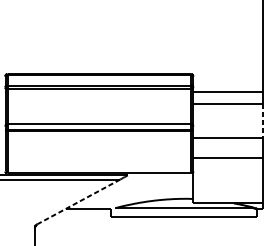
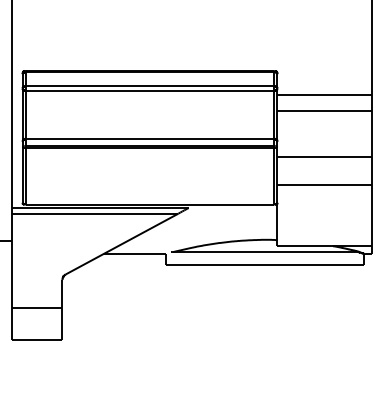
line: (263, 120) -> (372, 133), dashed -> solid
line: (79, 202) -> (122, 244), dashed -> solid

